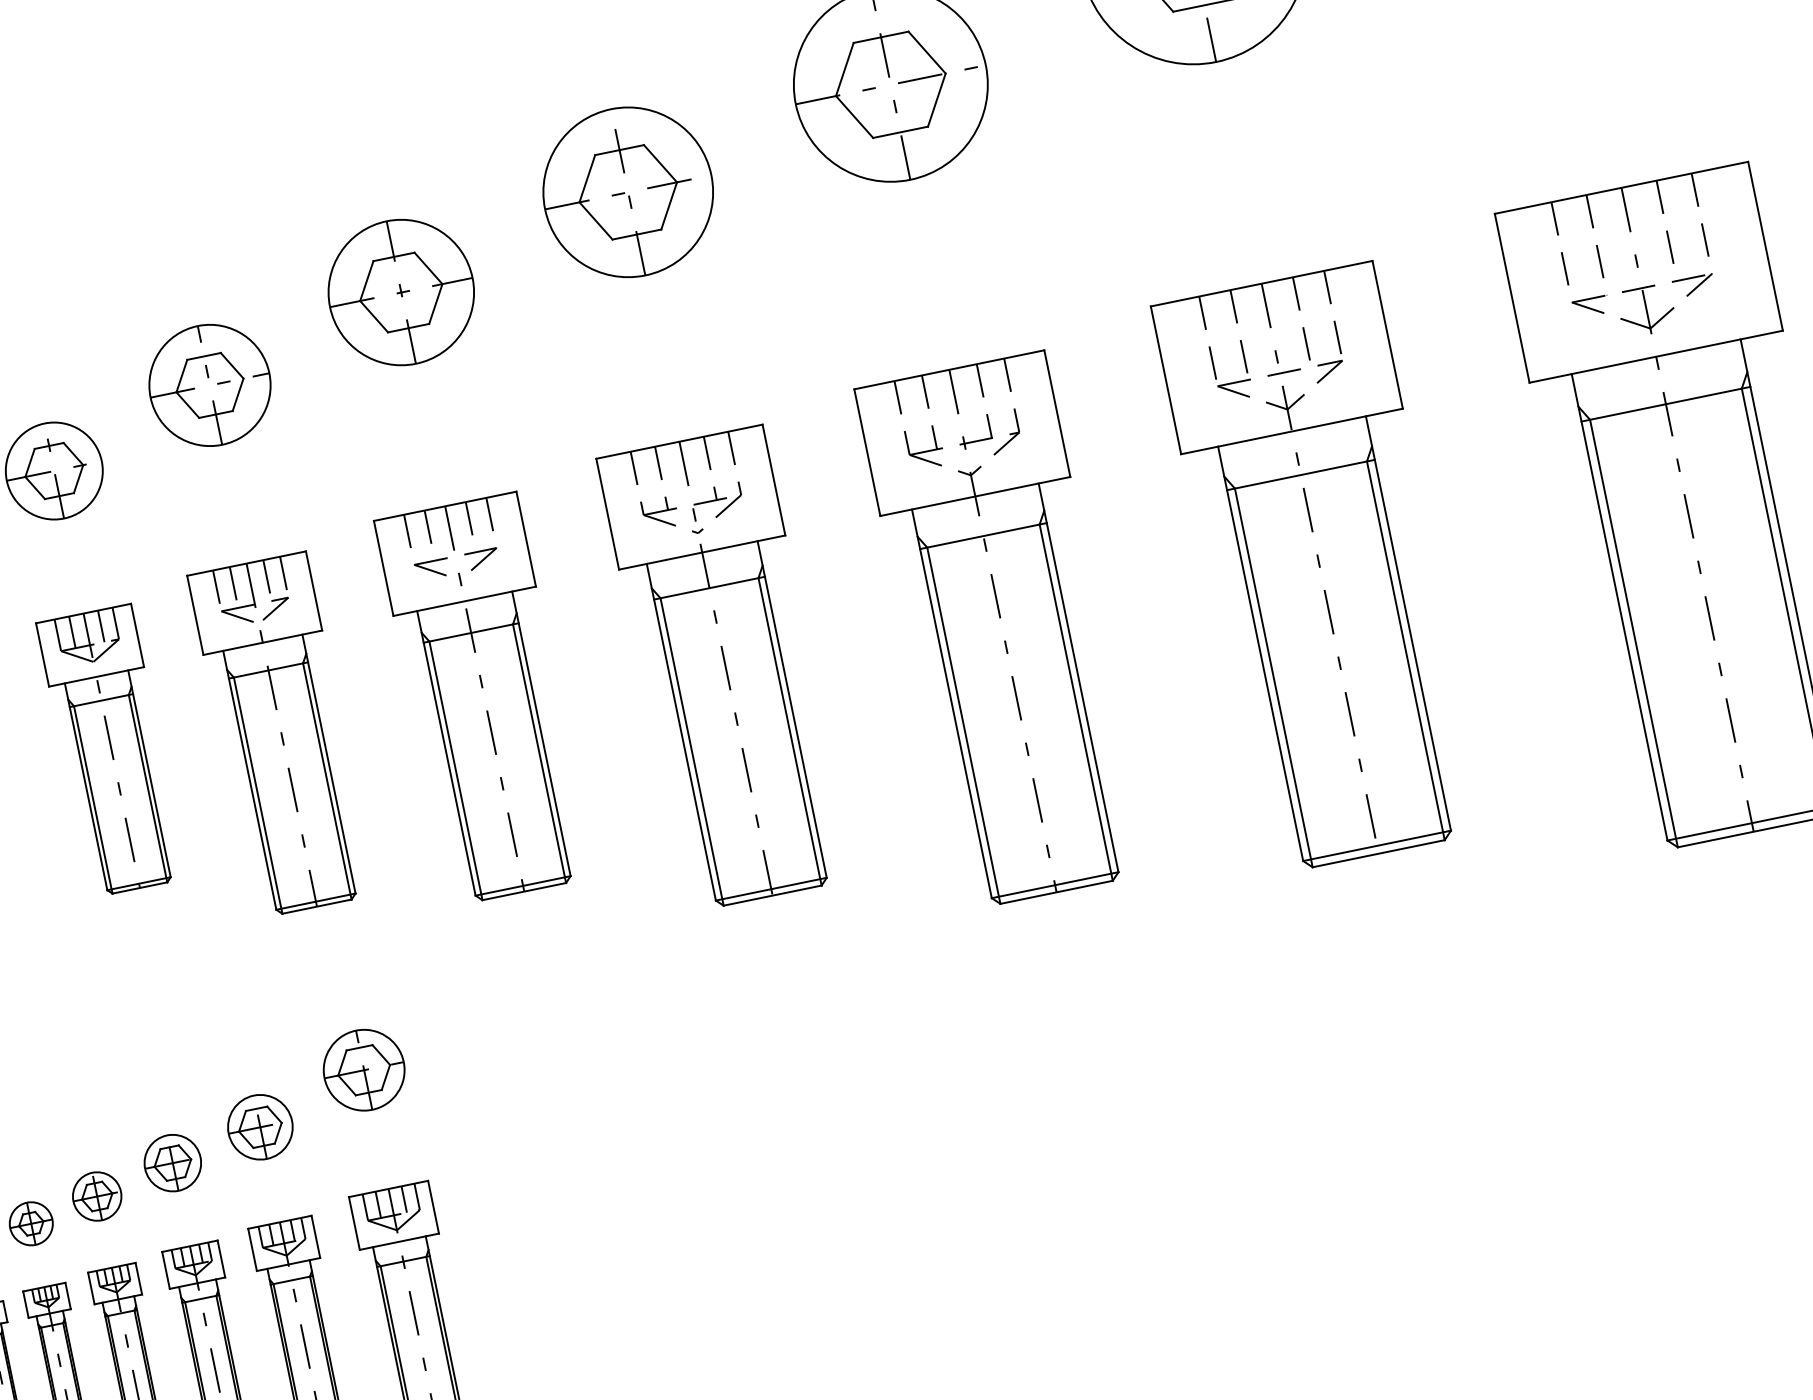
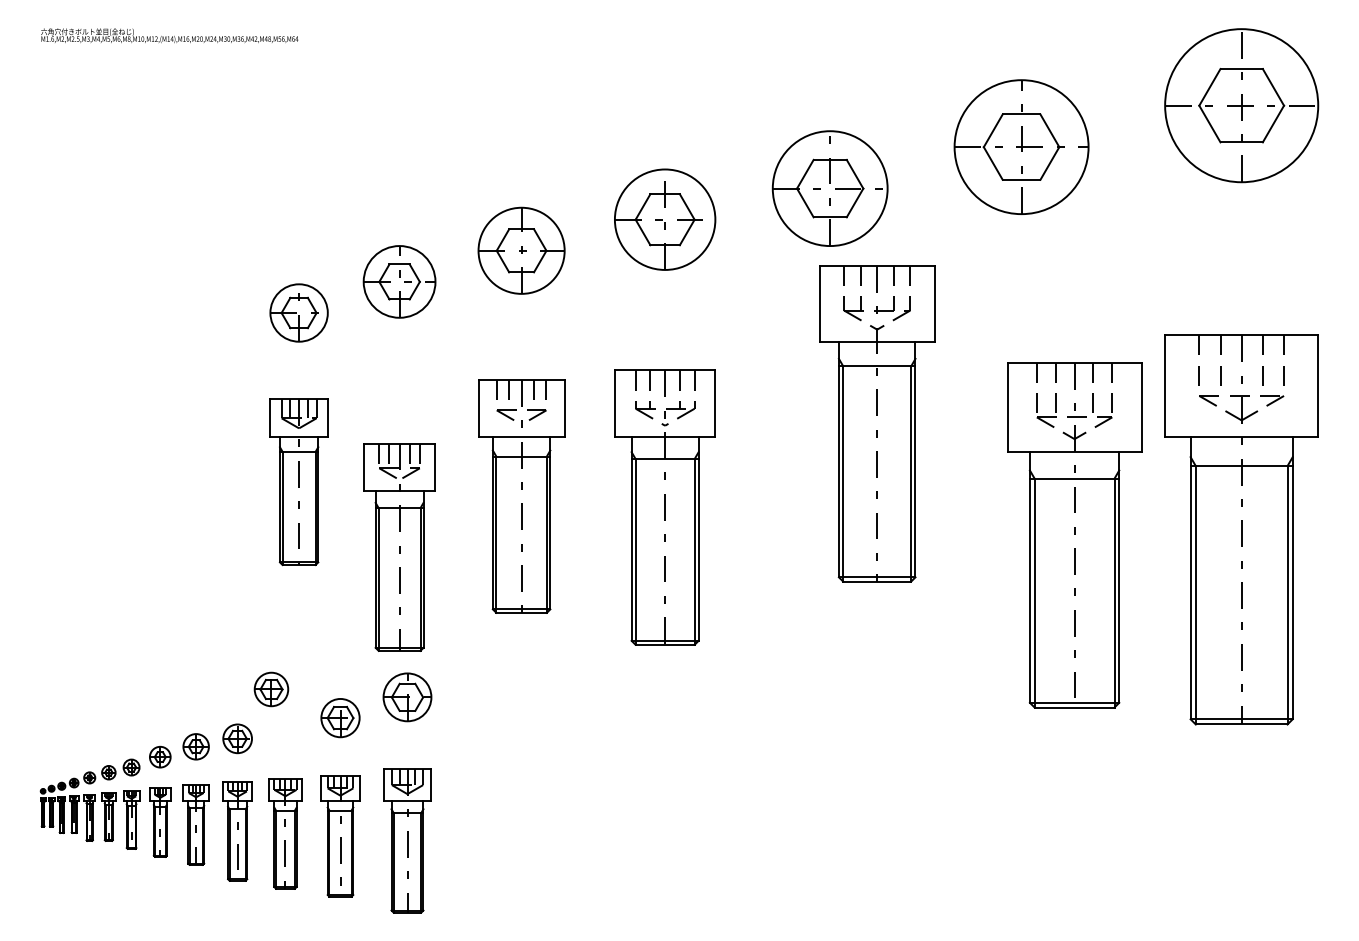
part: (1320, 568) -> (1074, 535), moved
part: (1003, 630) -> (877, 423), moved
part: (281, 735) -> (399, 547), moved
part: (172, 1163) -> (271, 689), moved

